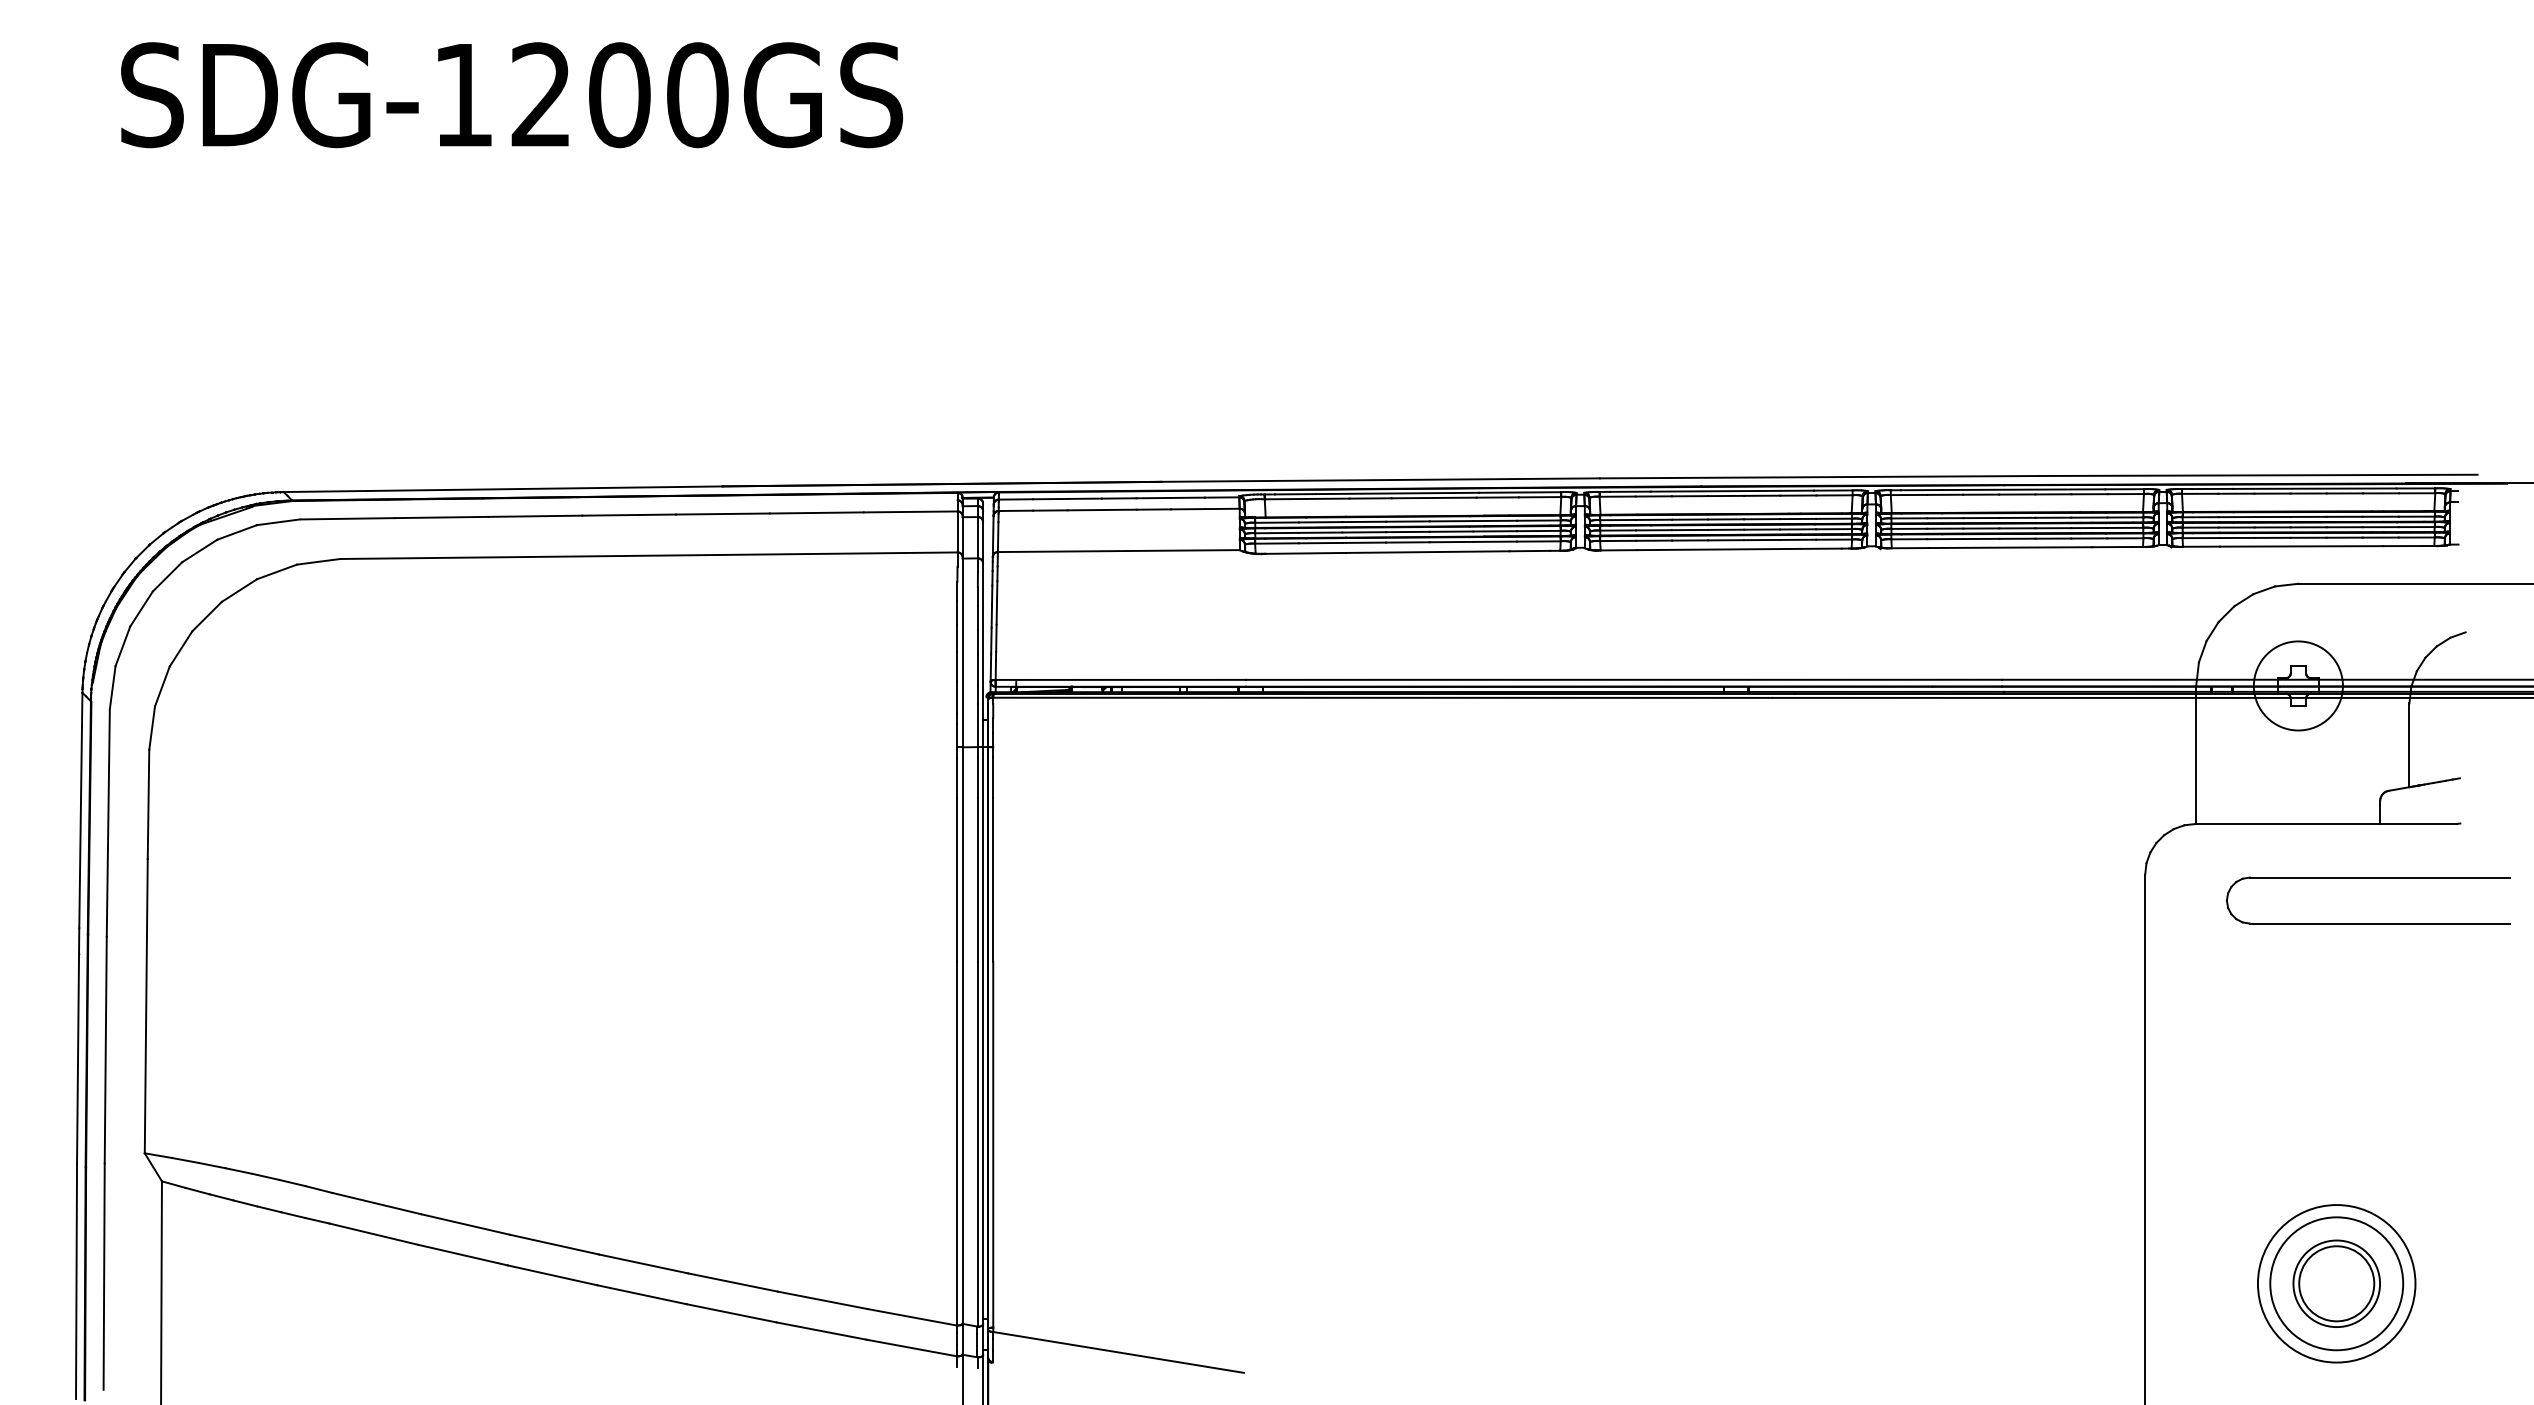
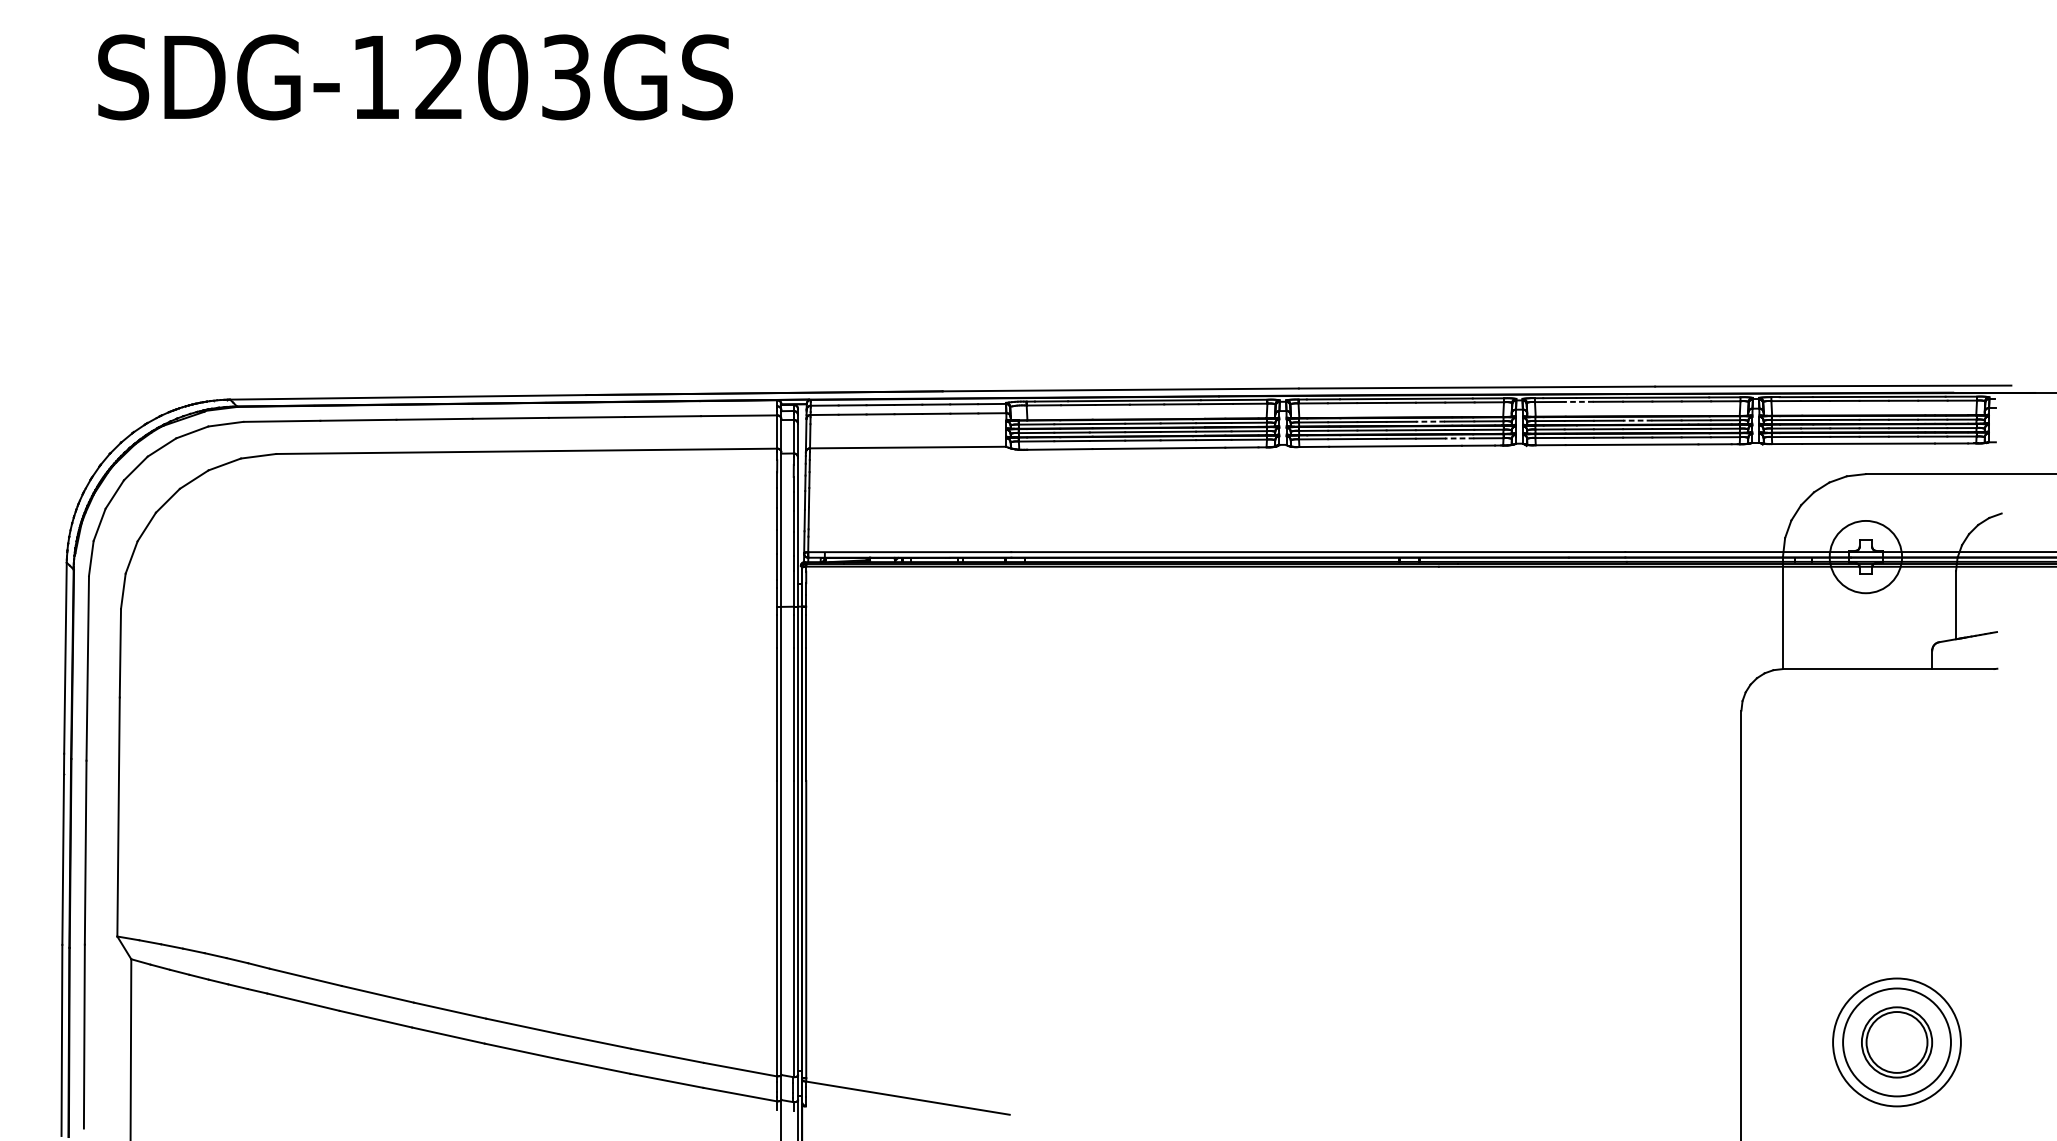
text: (697, 95) -> (566, 77), SDG-1200GS -> SDG-1203GS
line: (1944, 494) -> (1578, 401), solid -> dashed
line: (2016, 517) -> (1637, 420), solid -> dashed
line: (1762, 519) -> (1430, 421), solid -> dashed
line: (1798, 539) -> (1460, 438), solid -> dashed
part: (2367, 878) -> (1921, 713), removed

